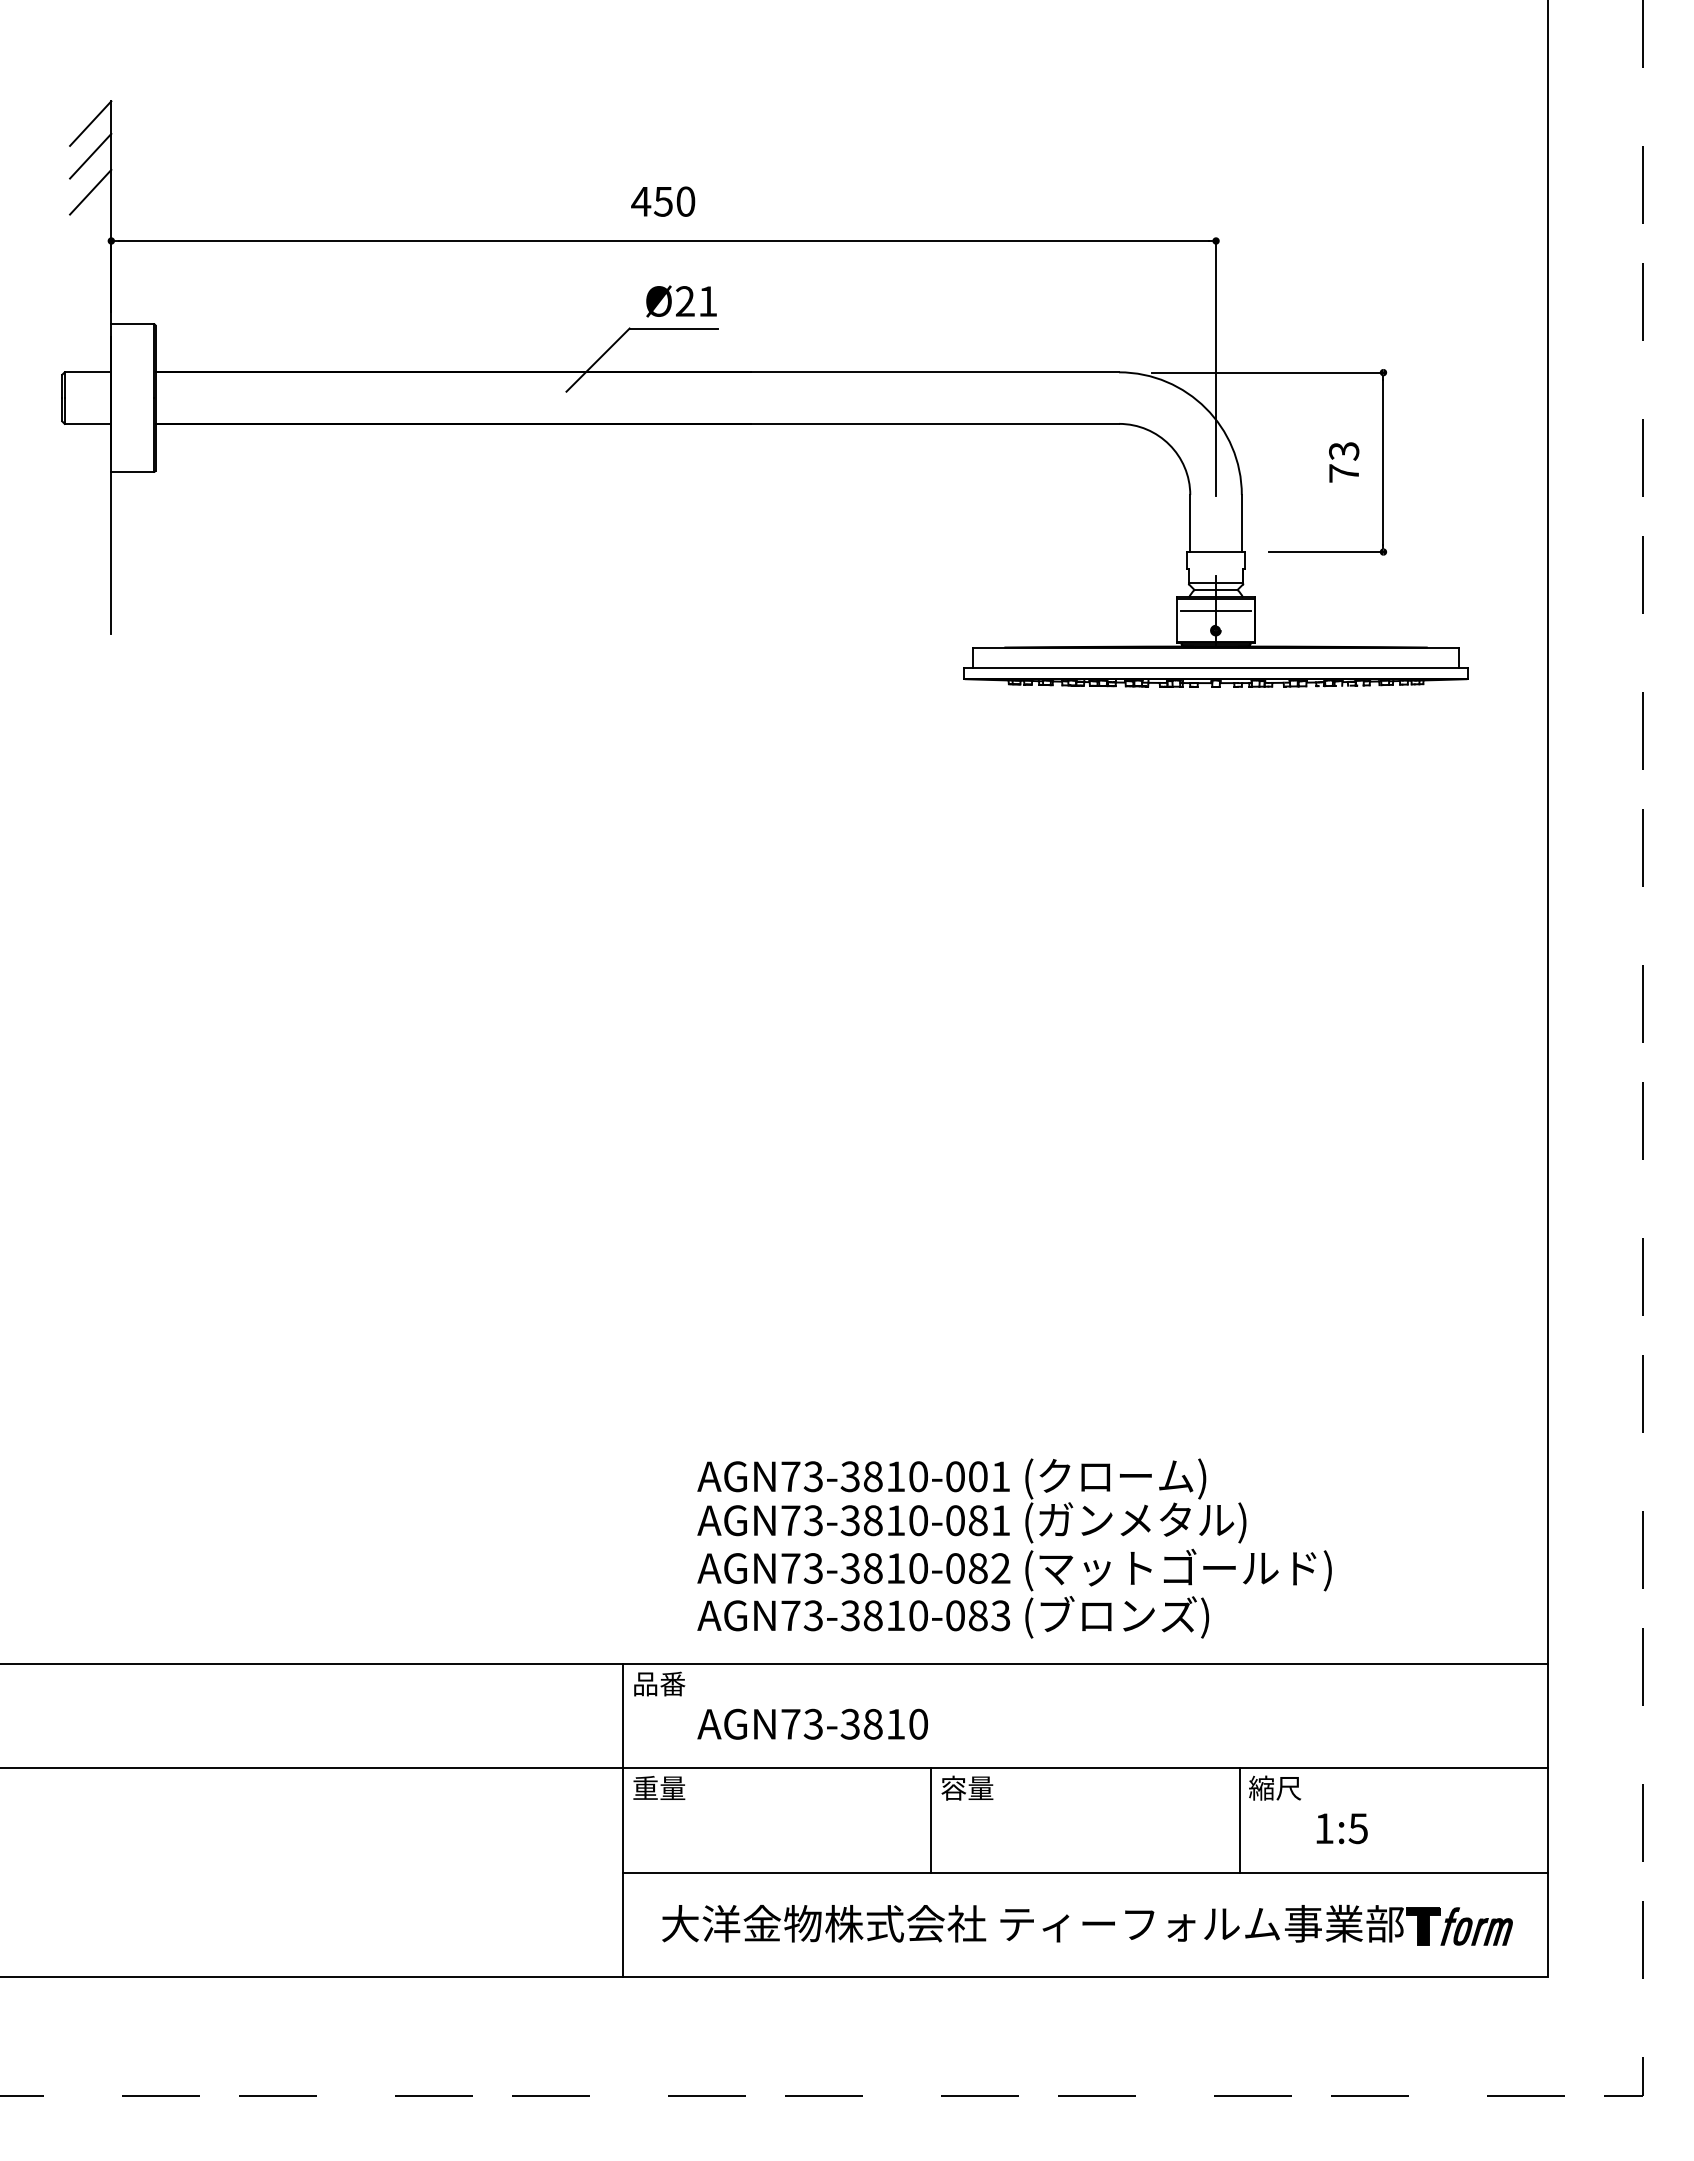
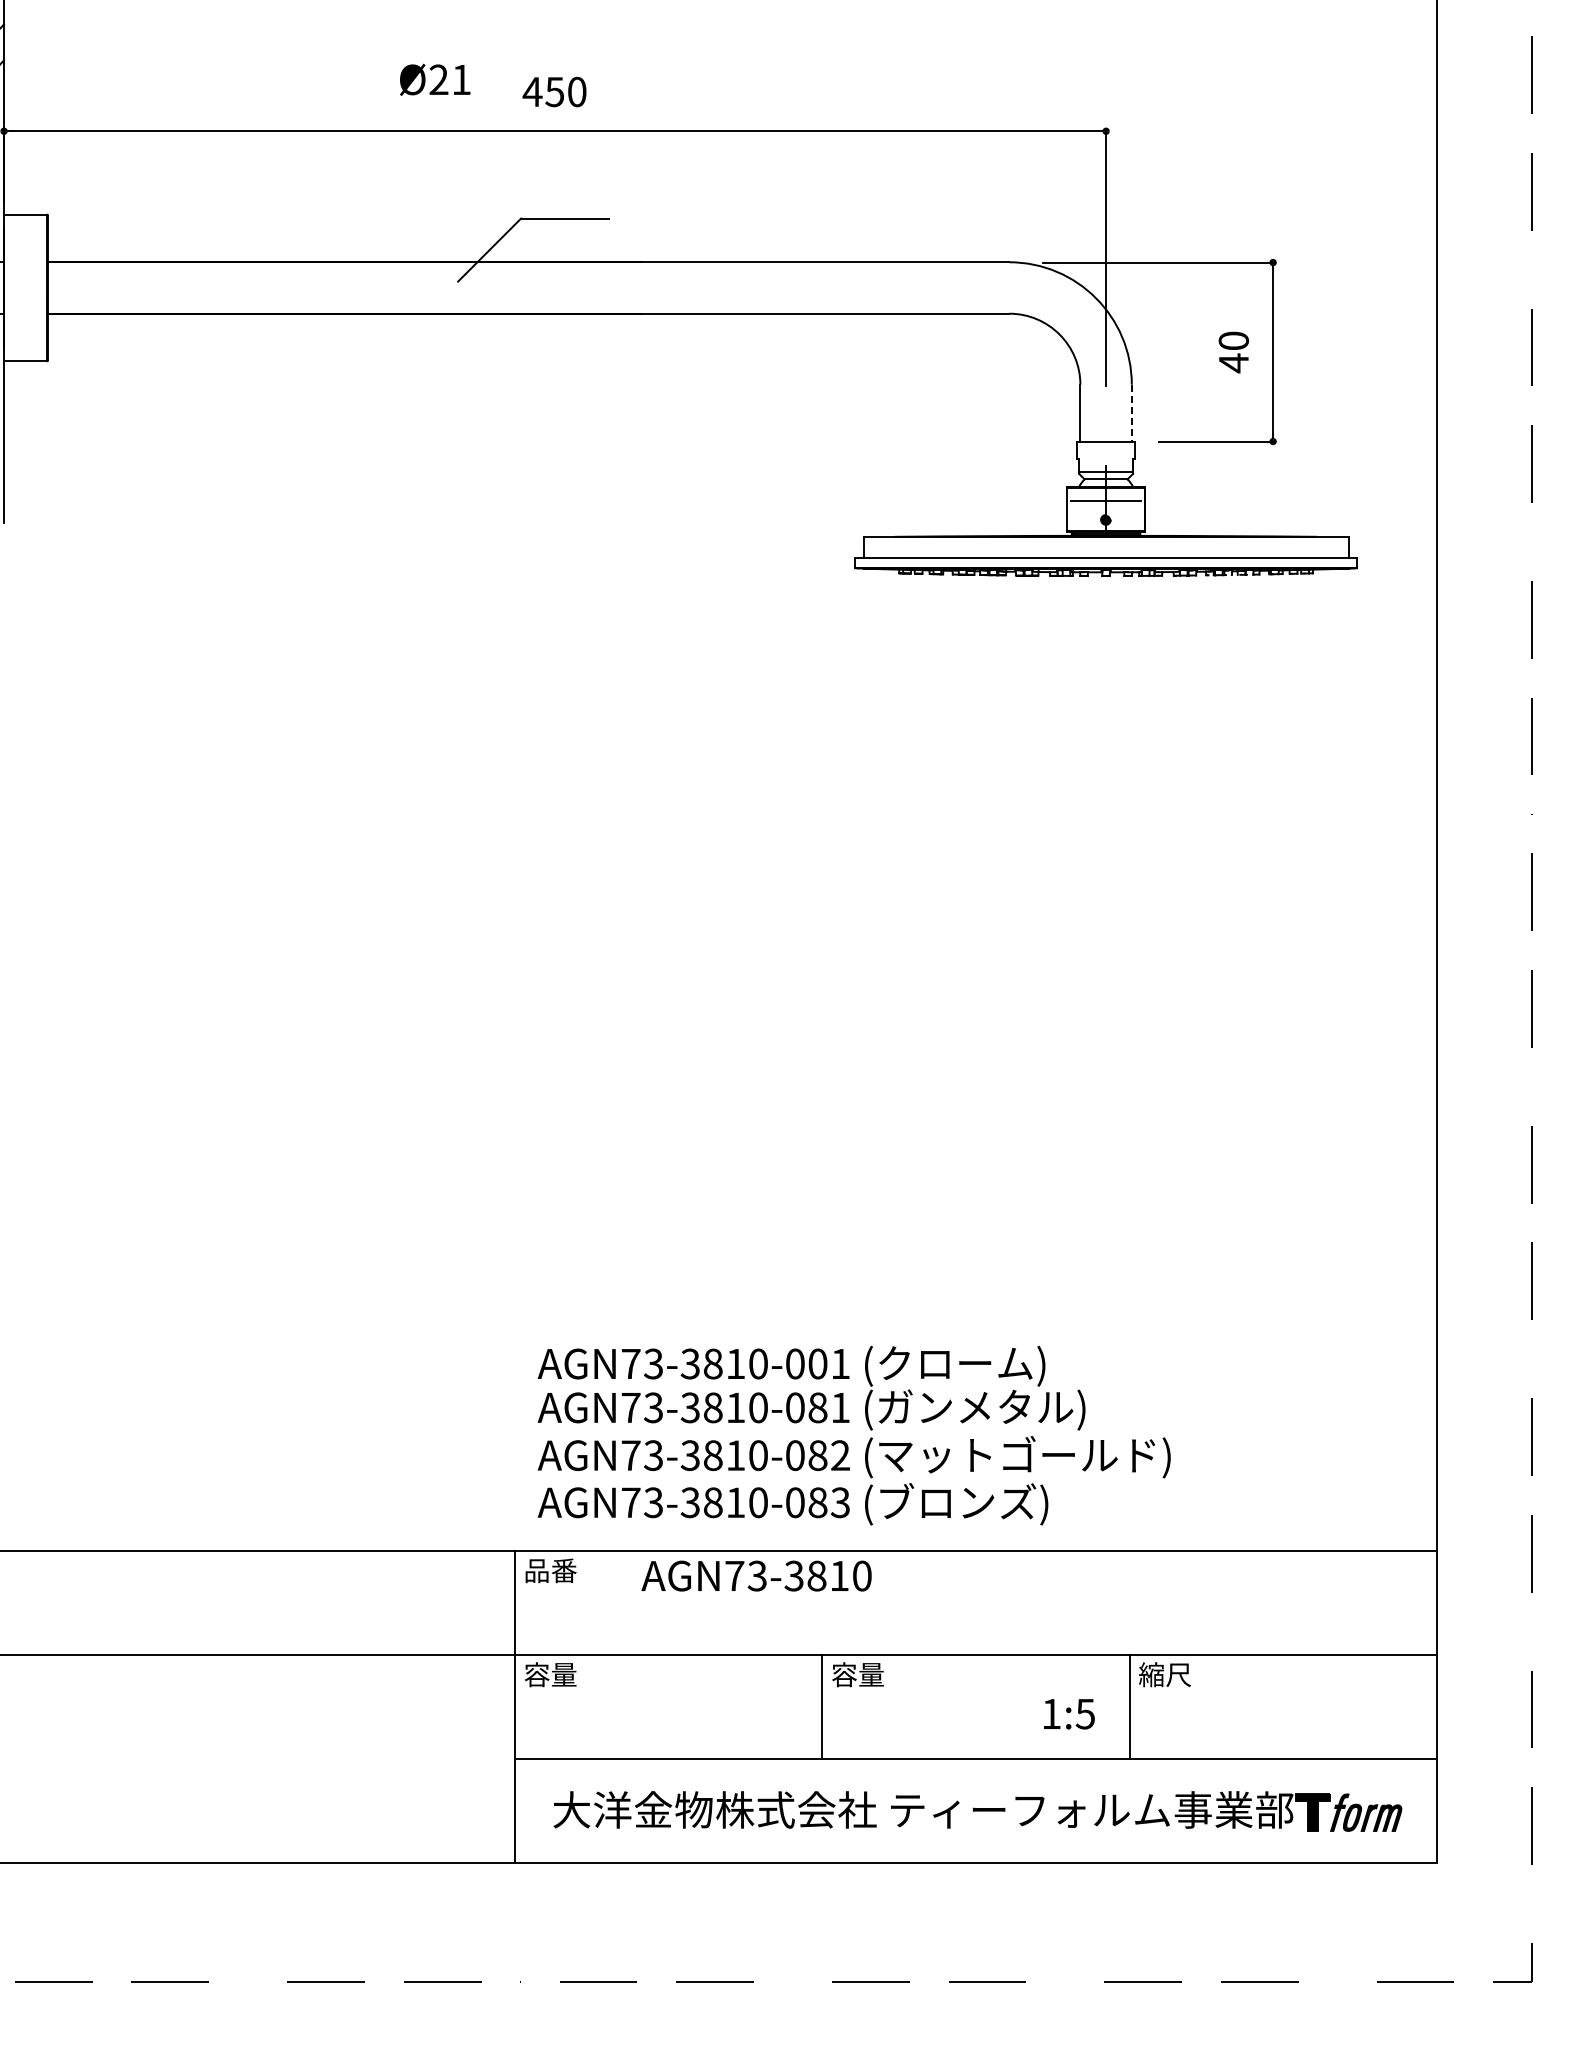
text: (681, 301) -> (435, 79), moved
text: (1344, 462) -> (1234, 352), 73 -> 40
line: (1241, 524) -> (1131, 414), solid -> dashed
text: (1014, 1548) -> (854, 1435), moved
text: (812, 1723) -> (756, 1575), moved
text: (645, 1787) -> (536, 1674), 重量 -> 容量
text: (1341, 1828) -> (1068, 1713), moved

